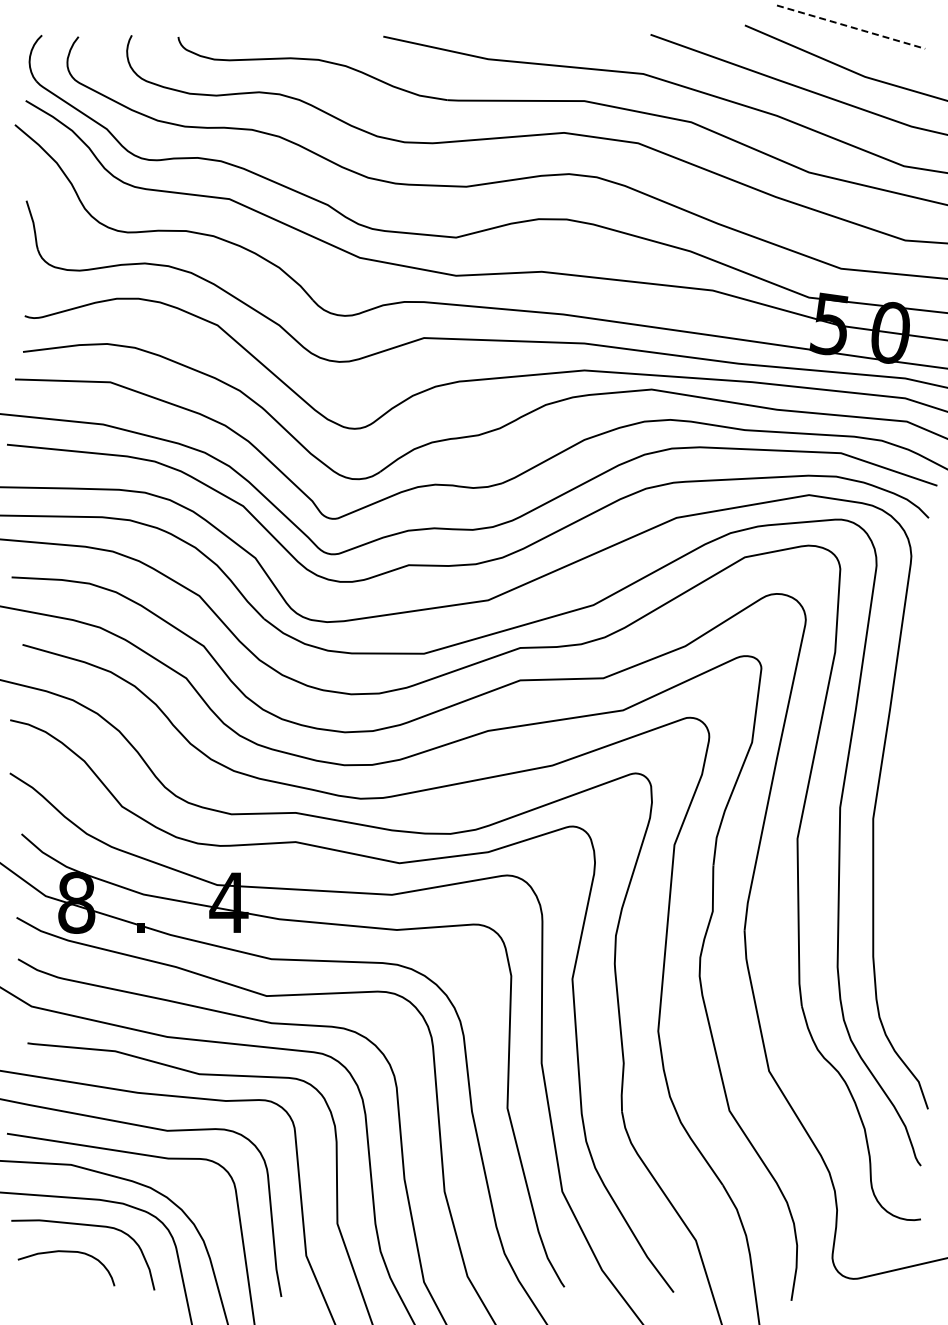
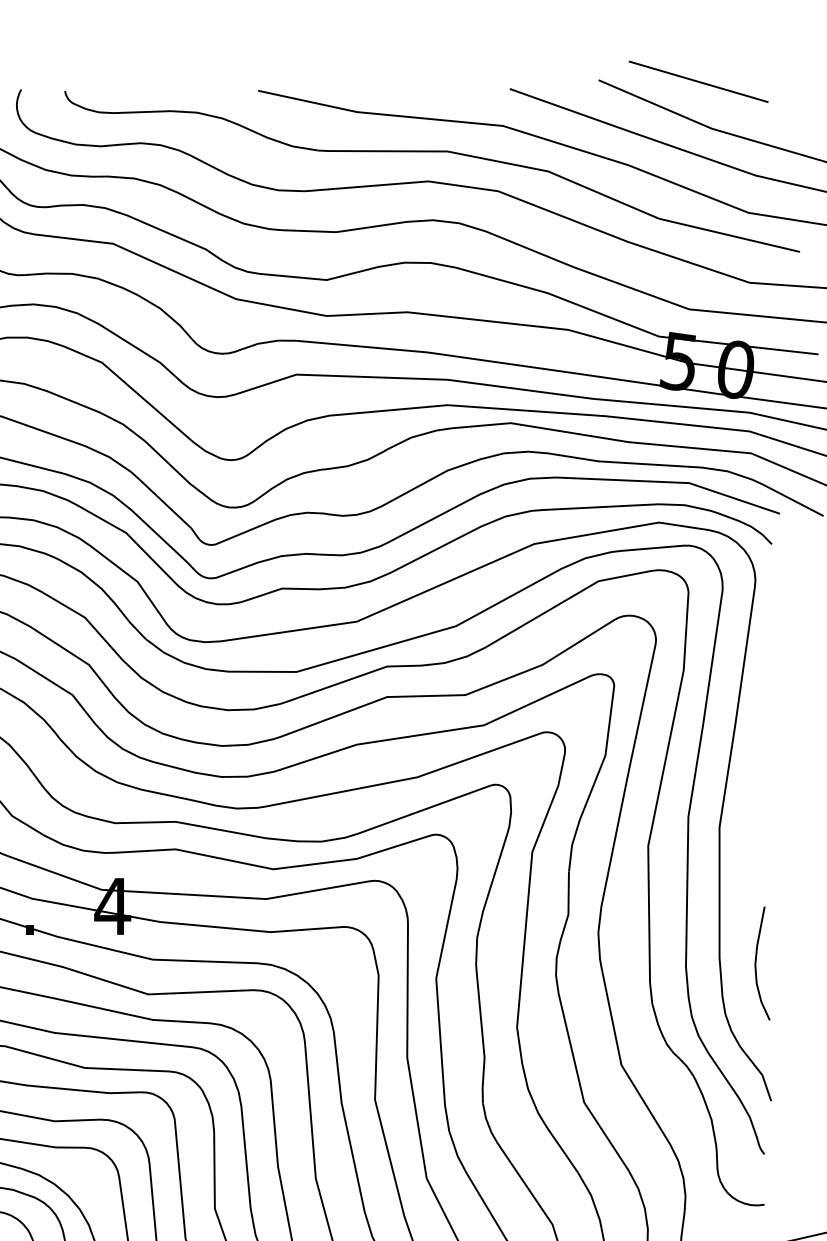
line: (851, 27) -> (699, 82), dashed -> solid
curve: (912, 962) -> (756, 962), added

